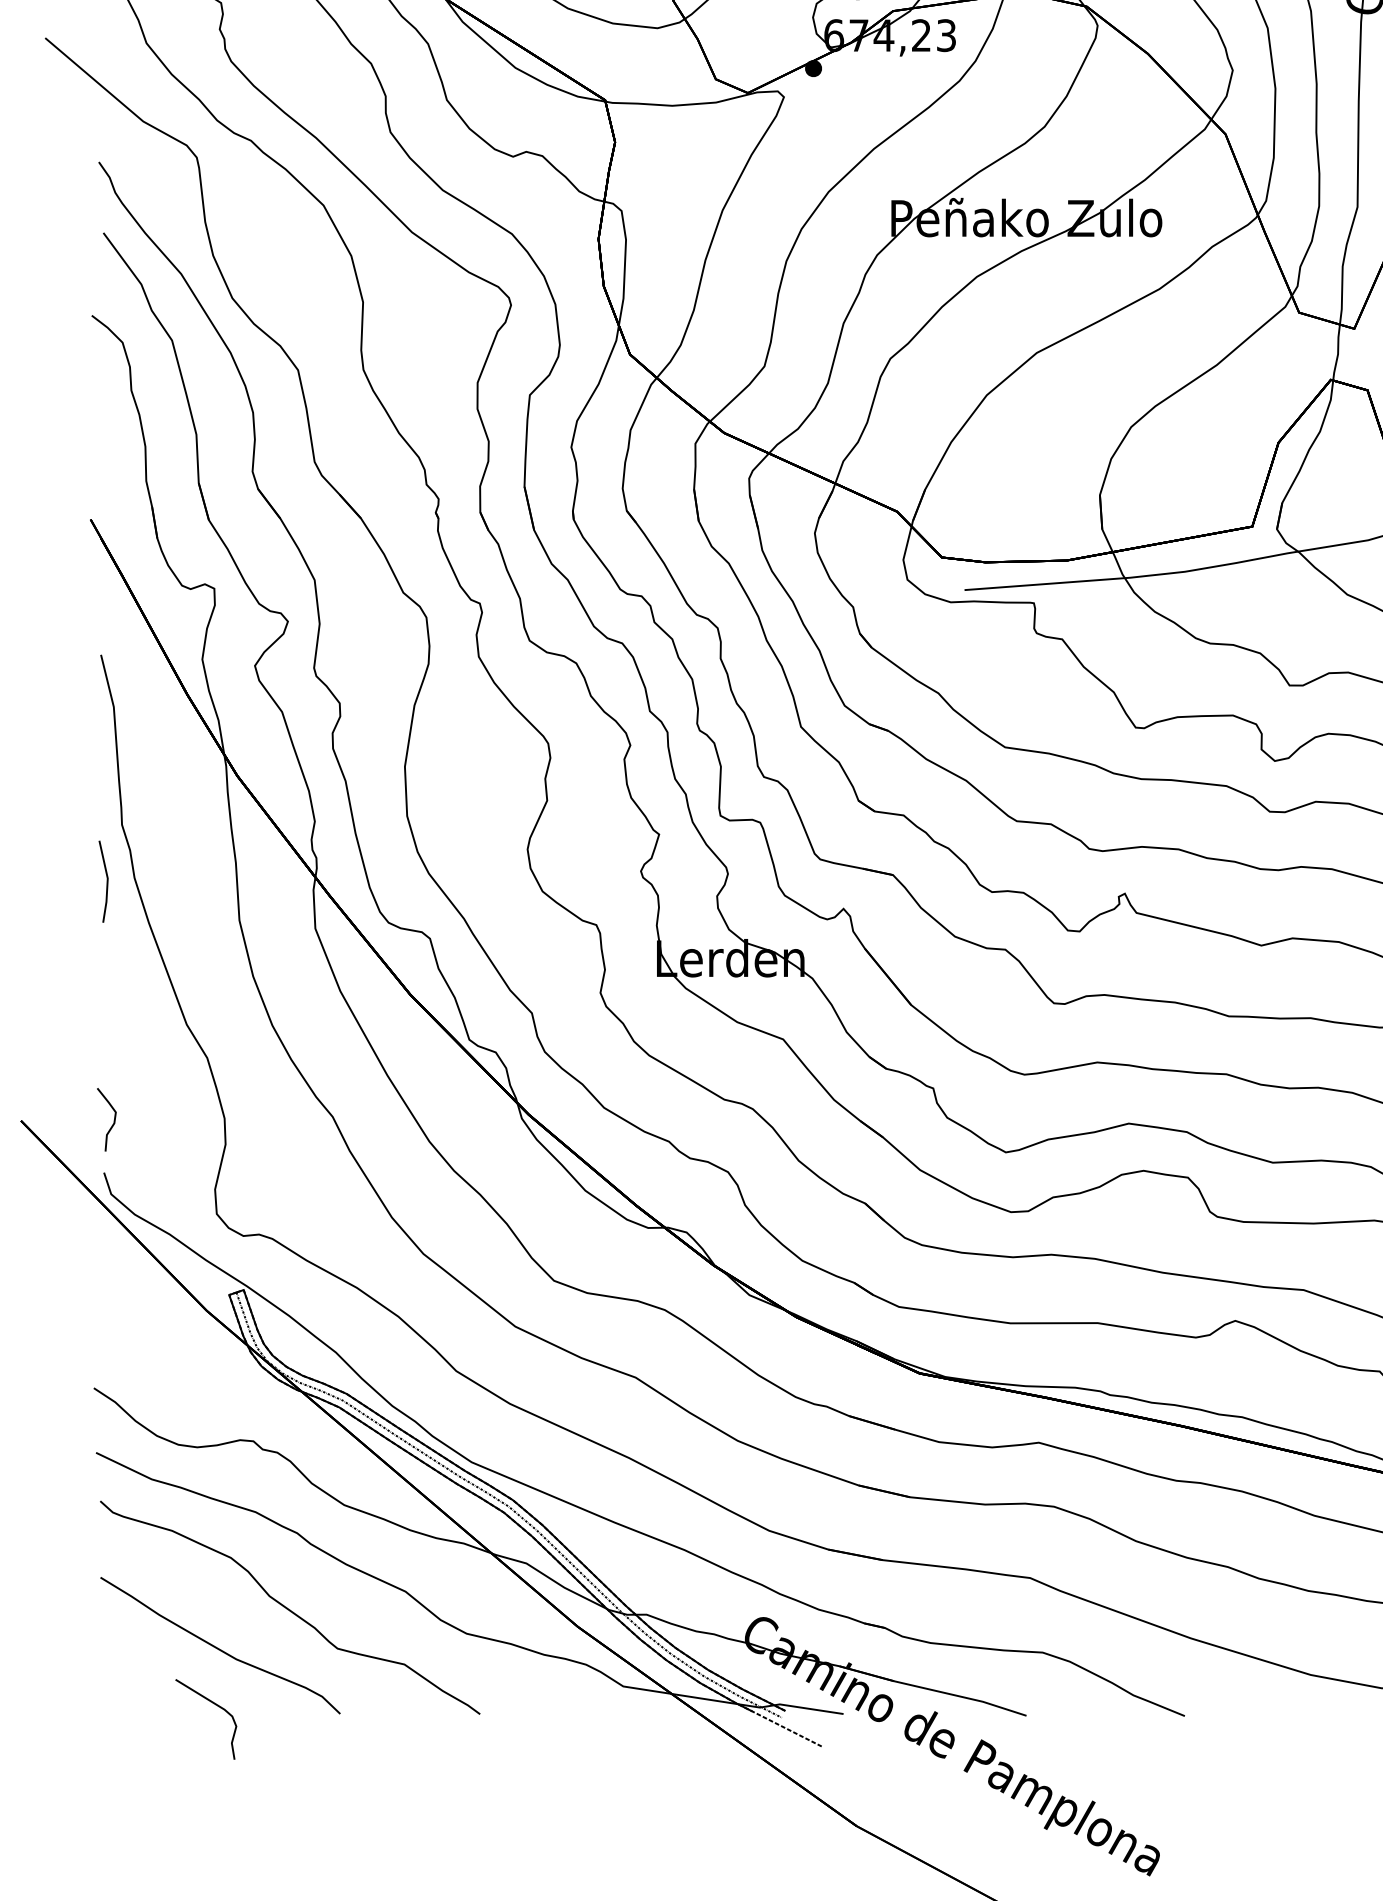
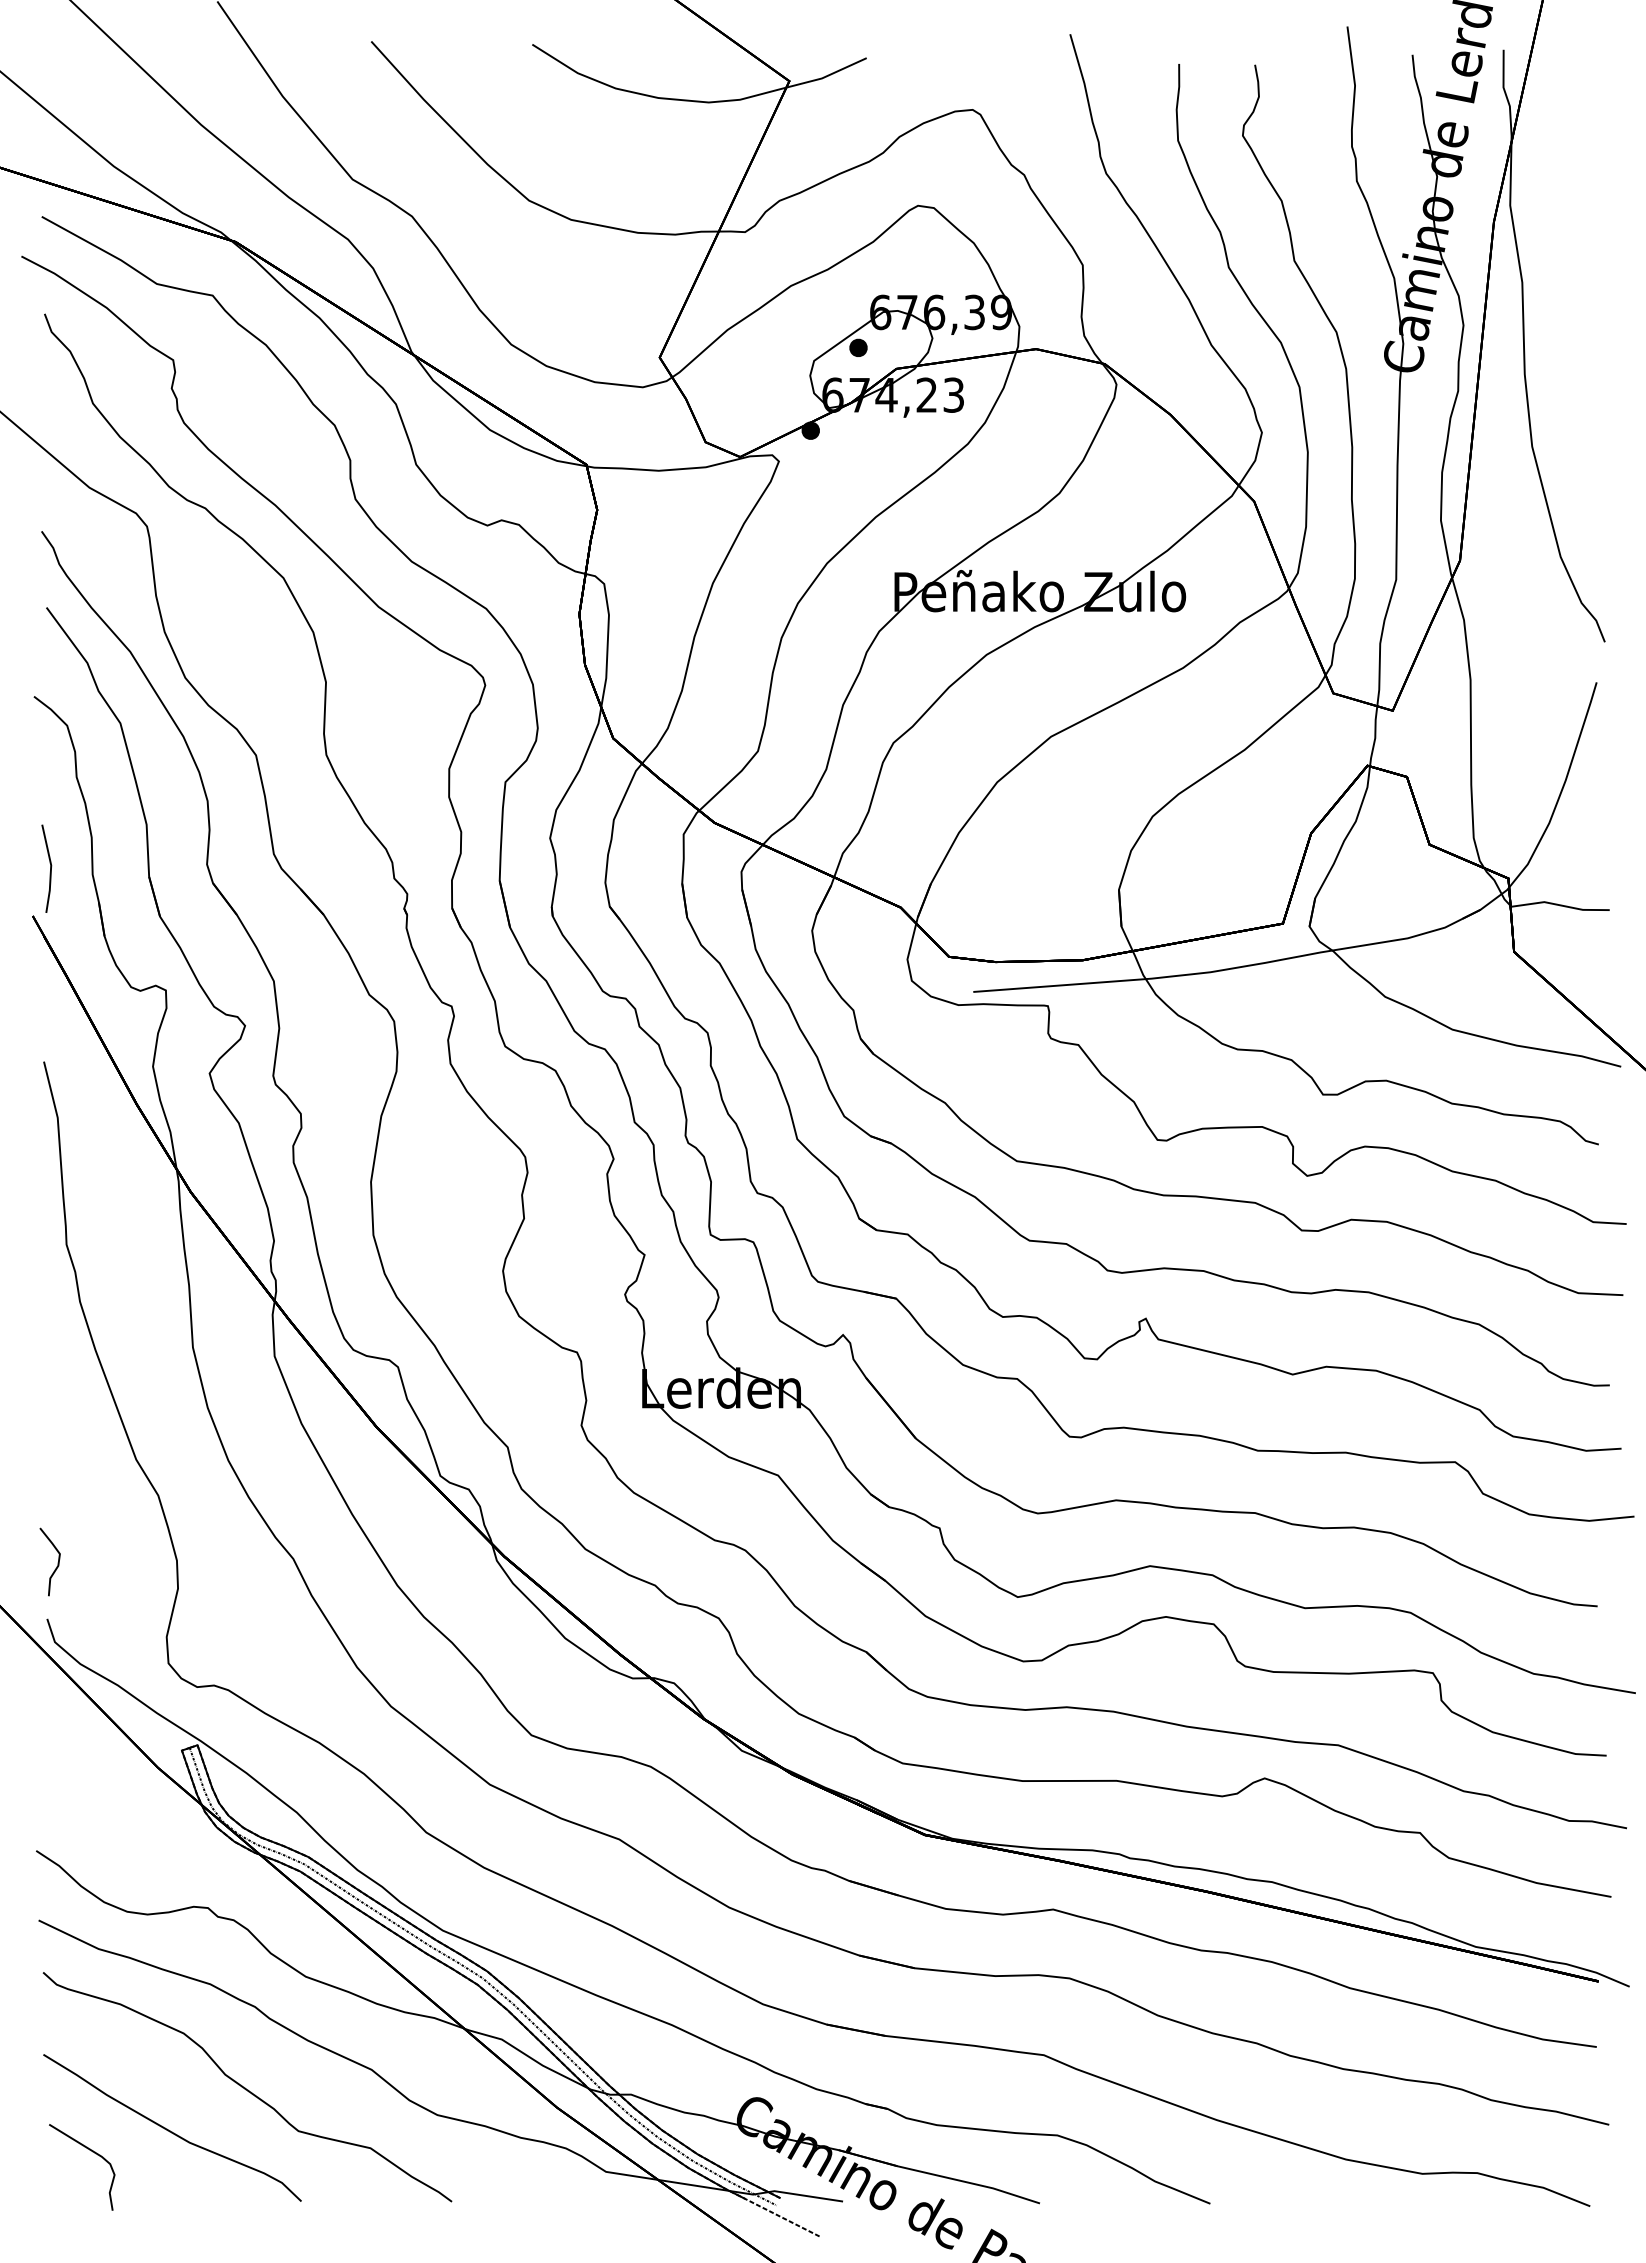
part: (103, 881) -> (46, 868), moved
part: (215, 1705) -> (92, 2152), moved

